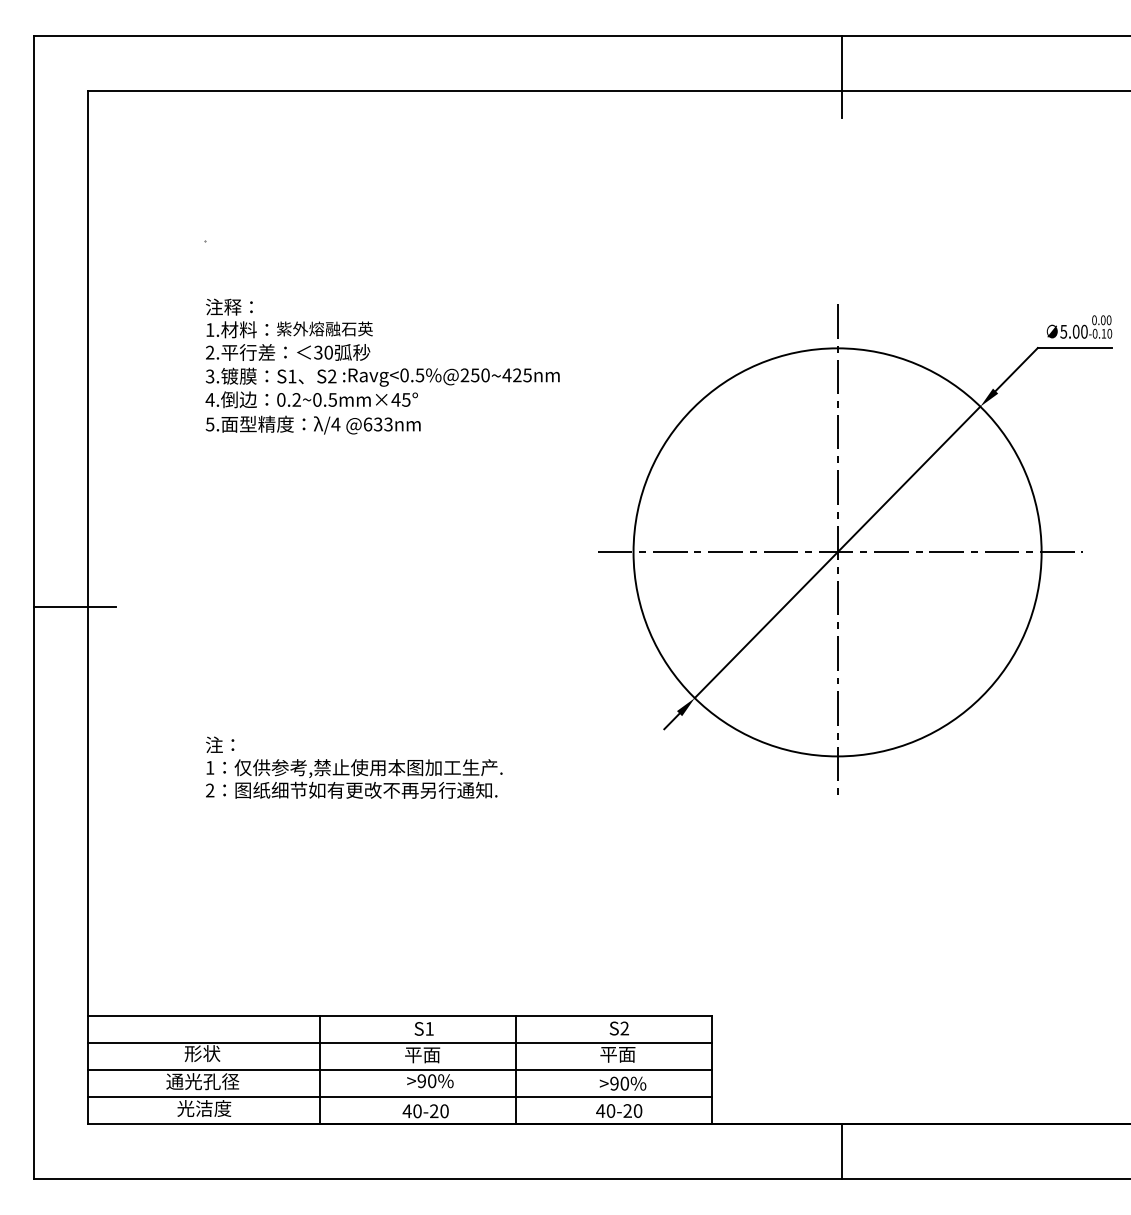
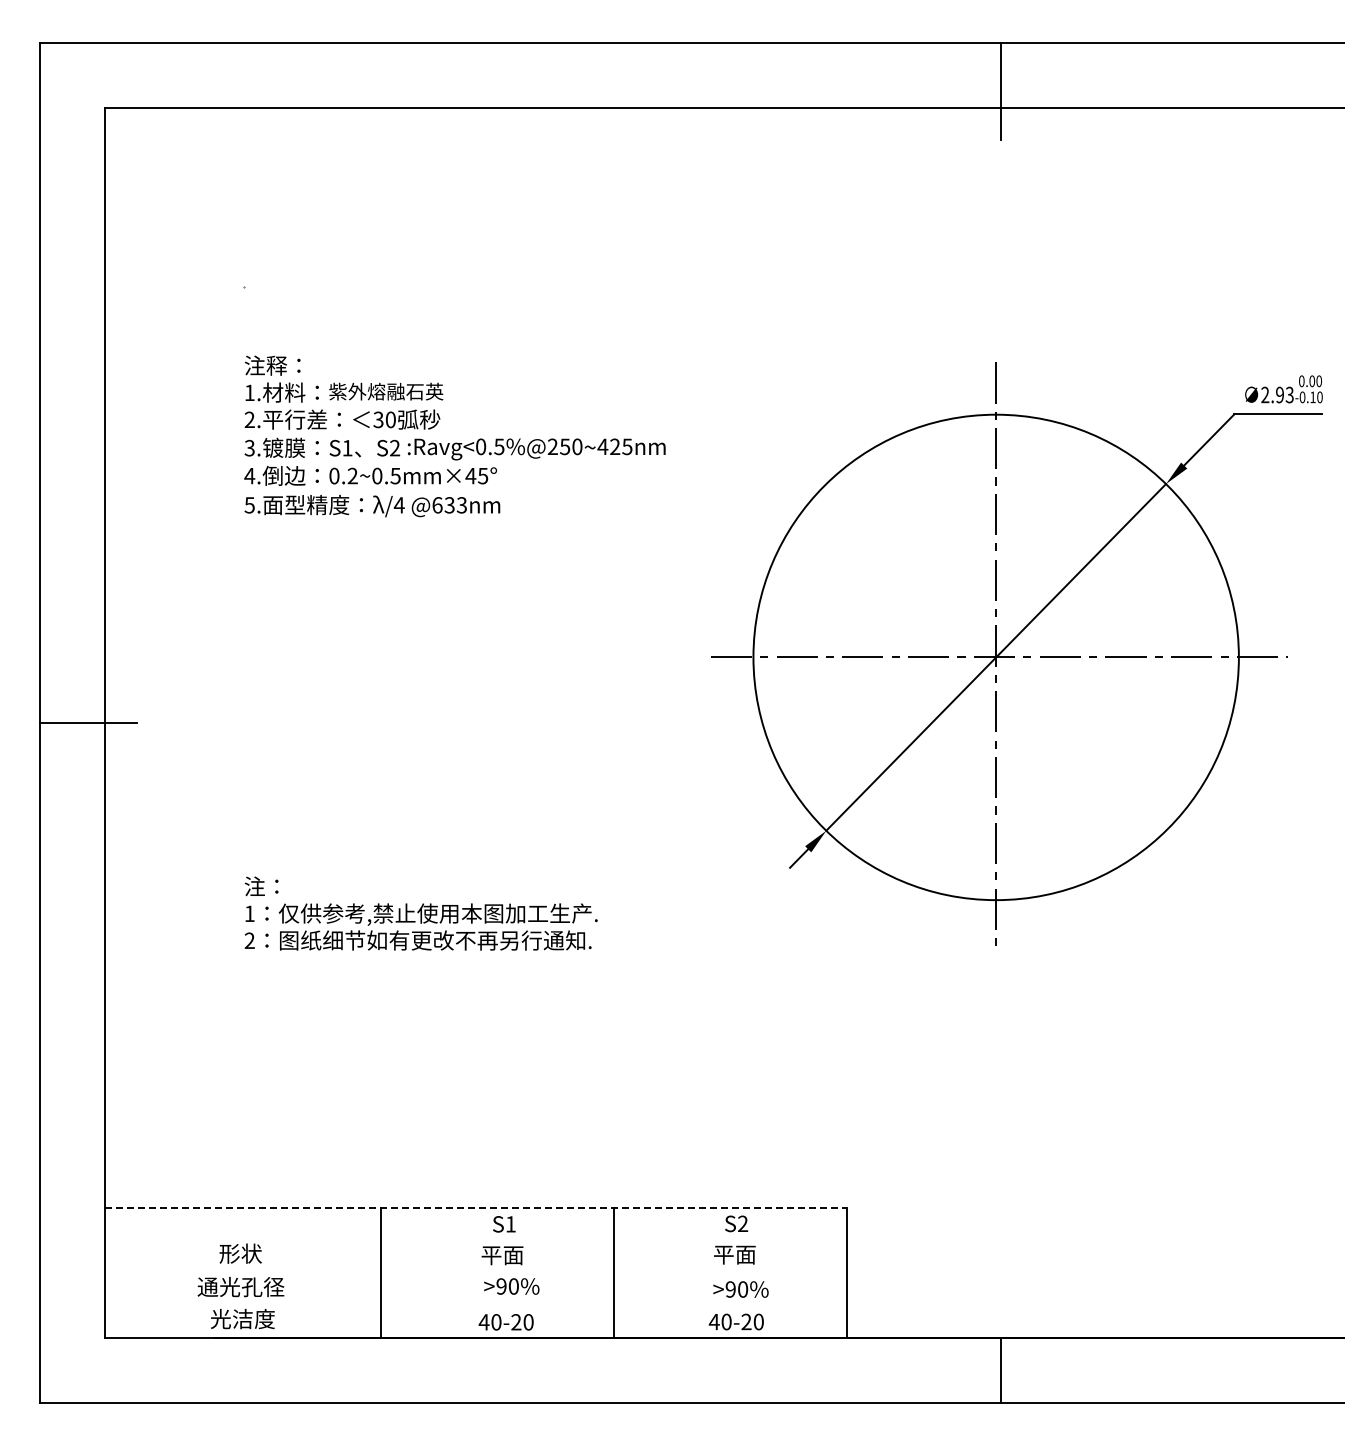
text: (1074, 331) -> (1277, 394), 5.00 -> 2.93
line: (400, 1015) -> (476, 1208), solid -> dashed
line: (399, 1042) -> (475, 1240), removed
line: (399, 1070) -> (475, 1273), removed
line: (399, 1097) -> (475, 1305), removed

